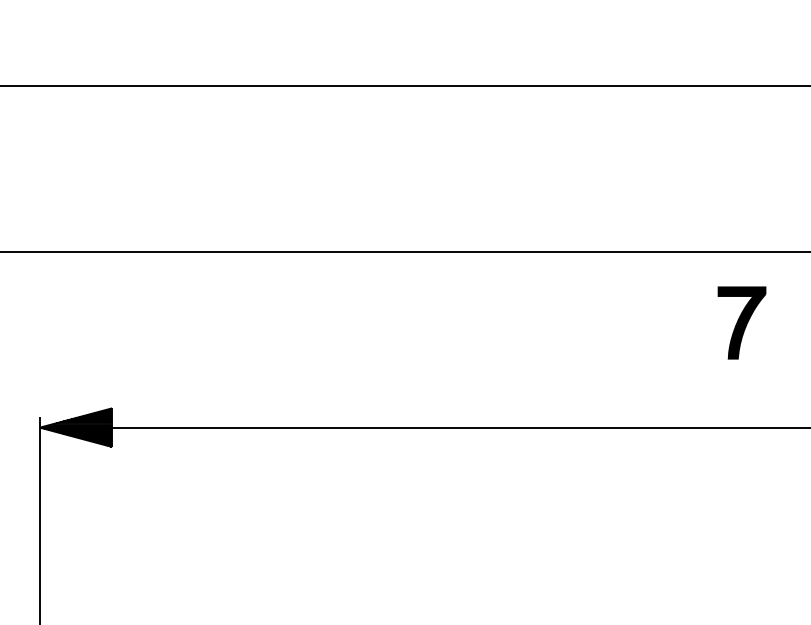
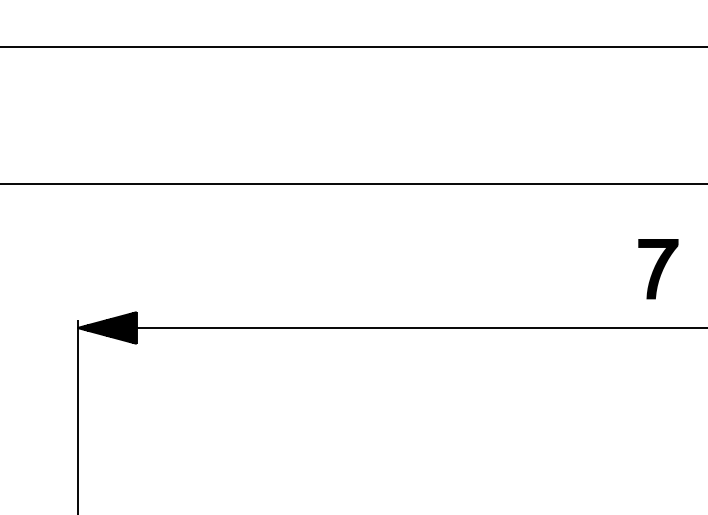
part: (742, 323) -> (658, 269), moved

